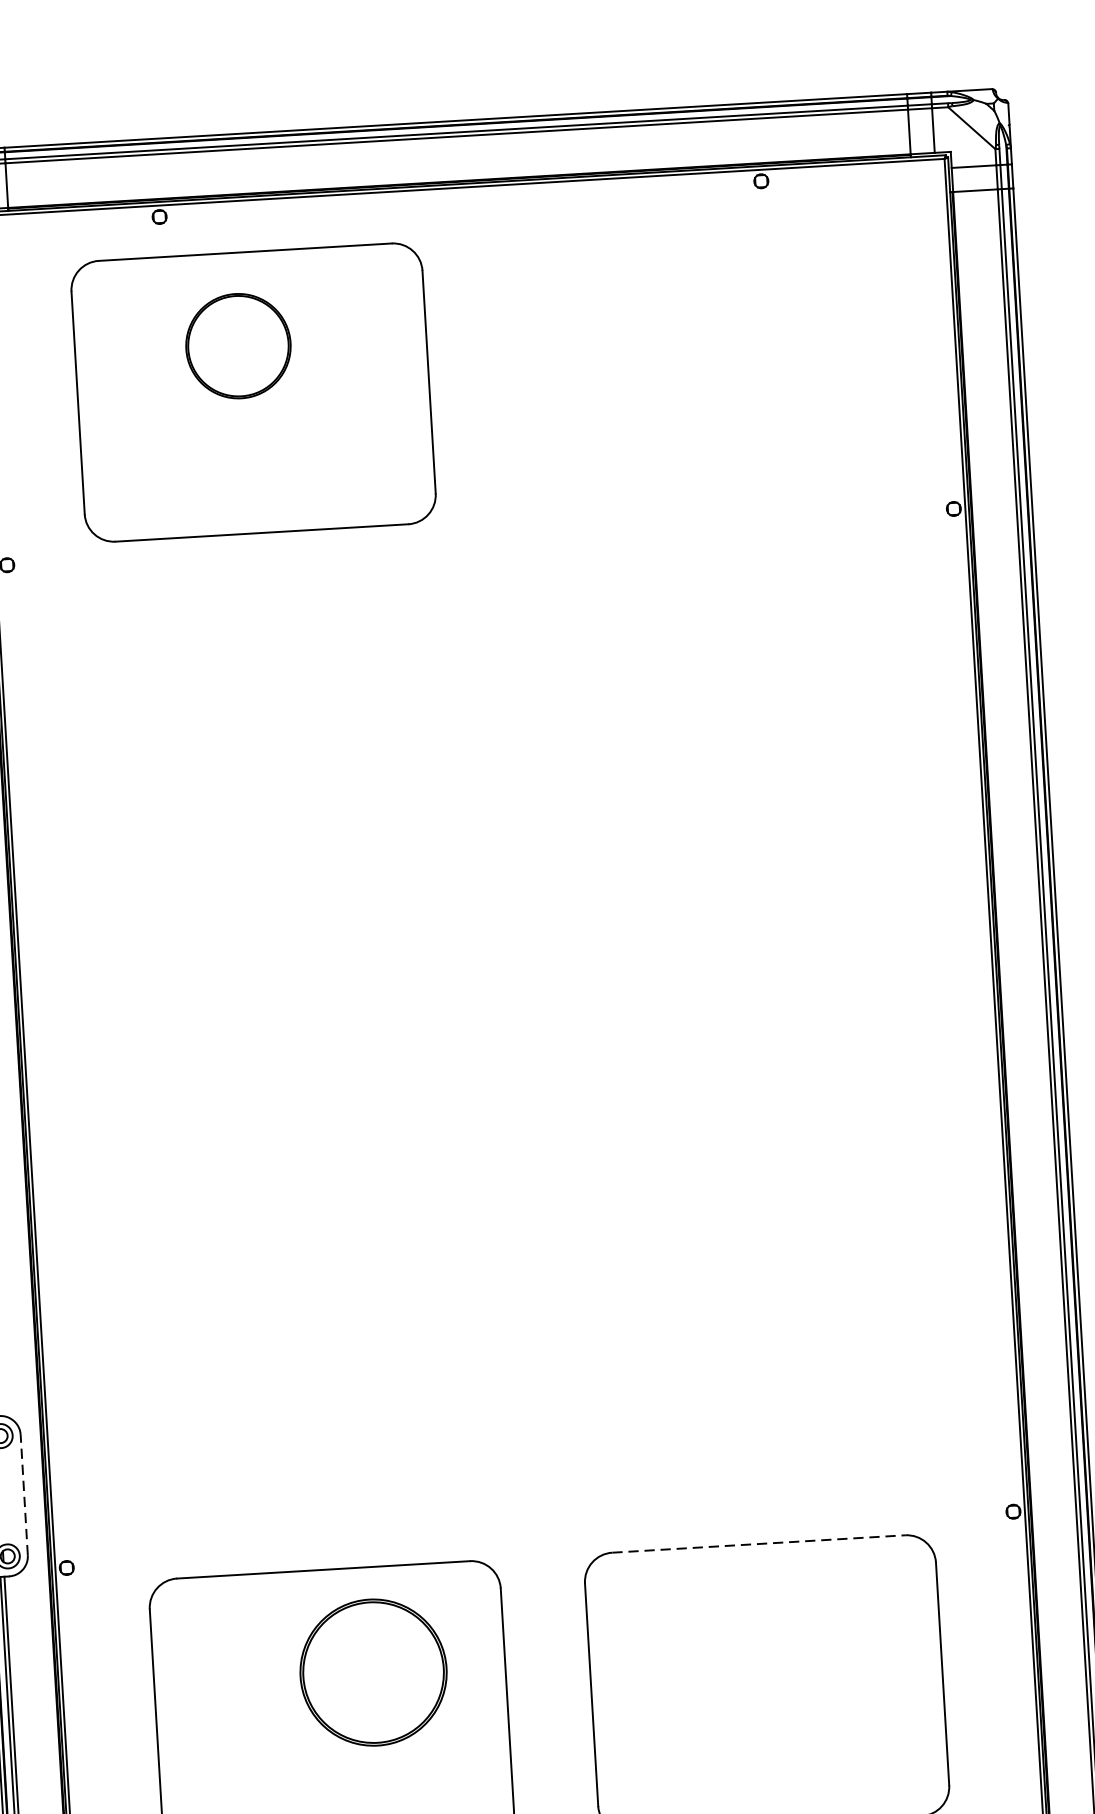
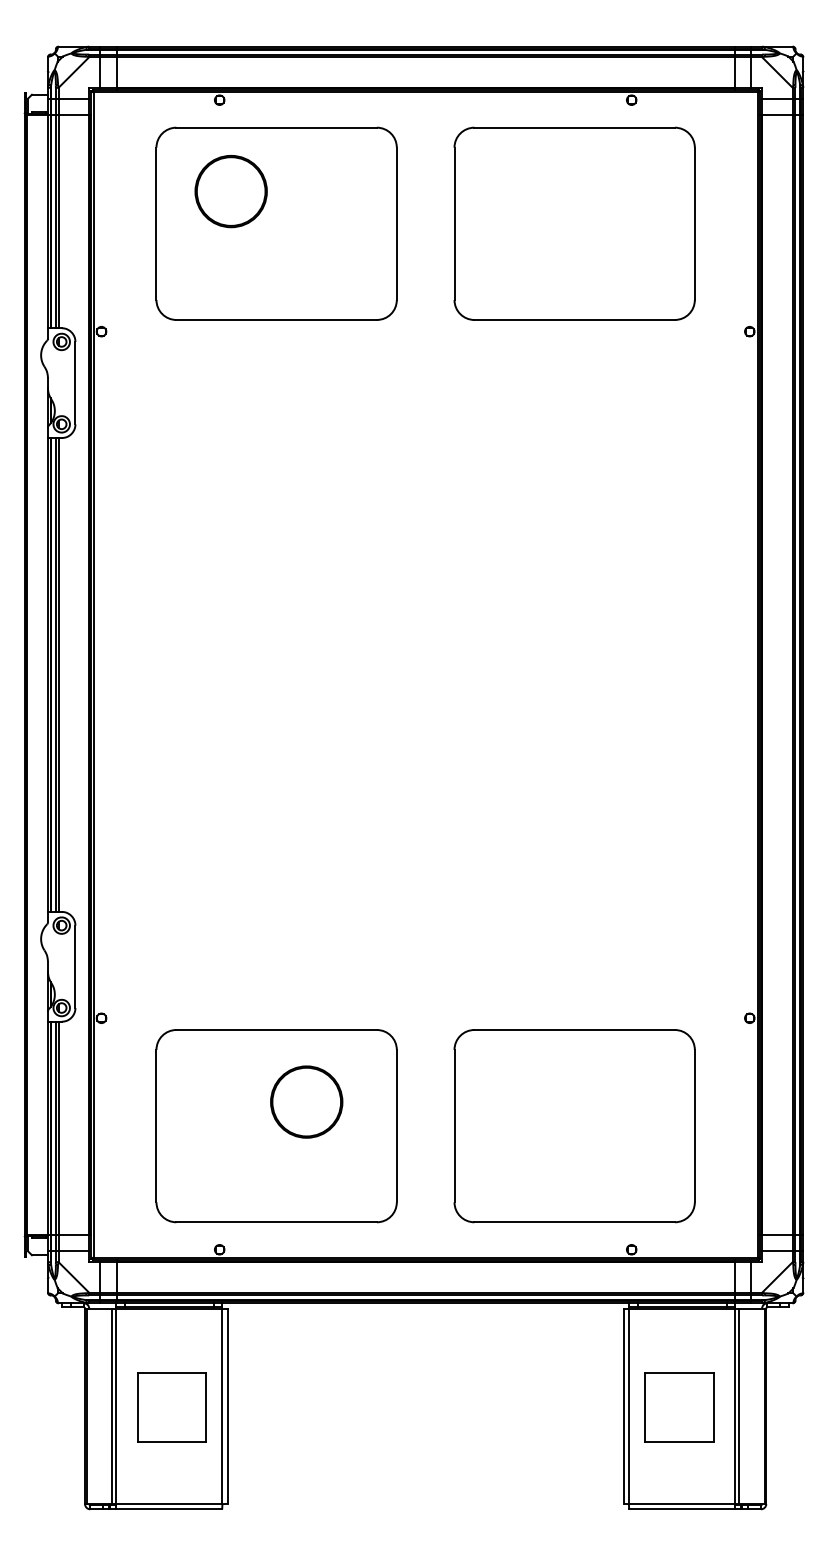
part: (237, 346) -> (230, 191), moved
part: (688, 366) -> (574, 223), added
line: (24, 1494) -> (75, 966), dashed -> solid
line: (760, 1544) -> (575, 1030), dashed -> solid
part: (373, 1671) -> (306, 1101), size x0.71

